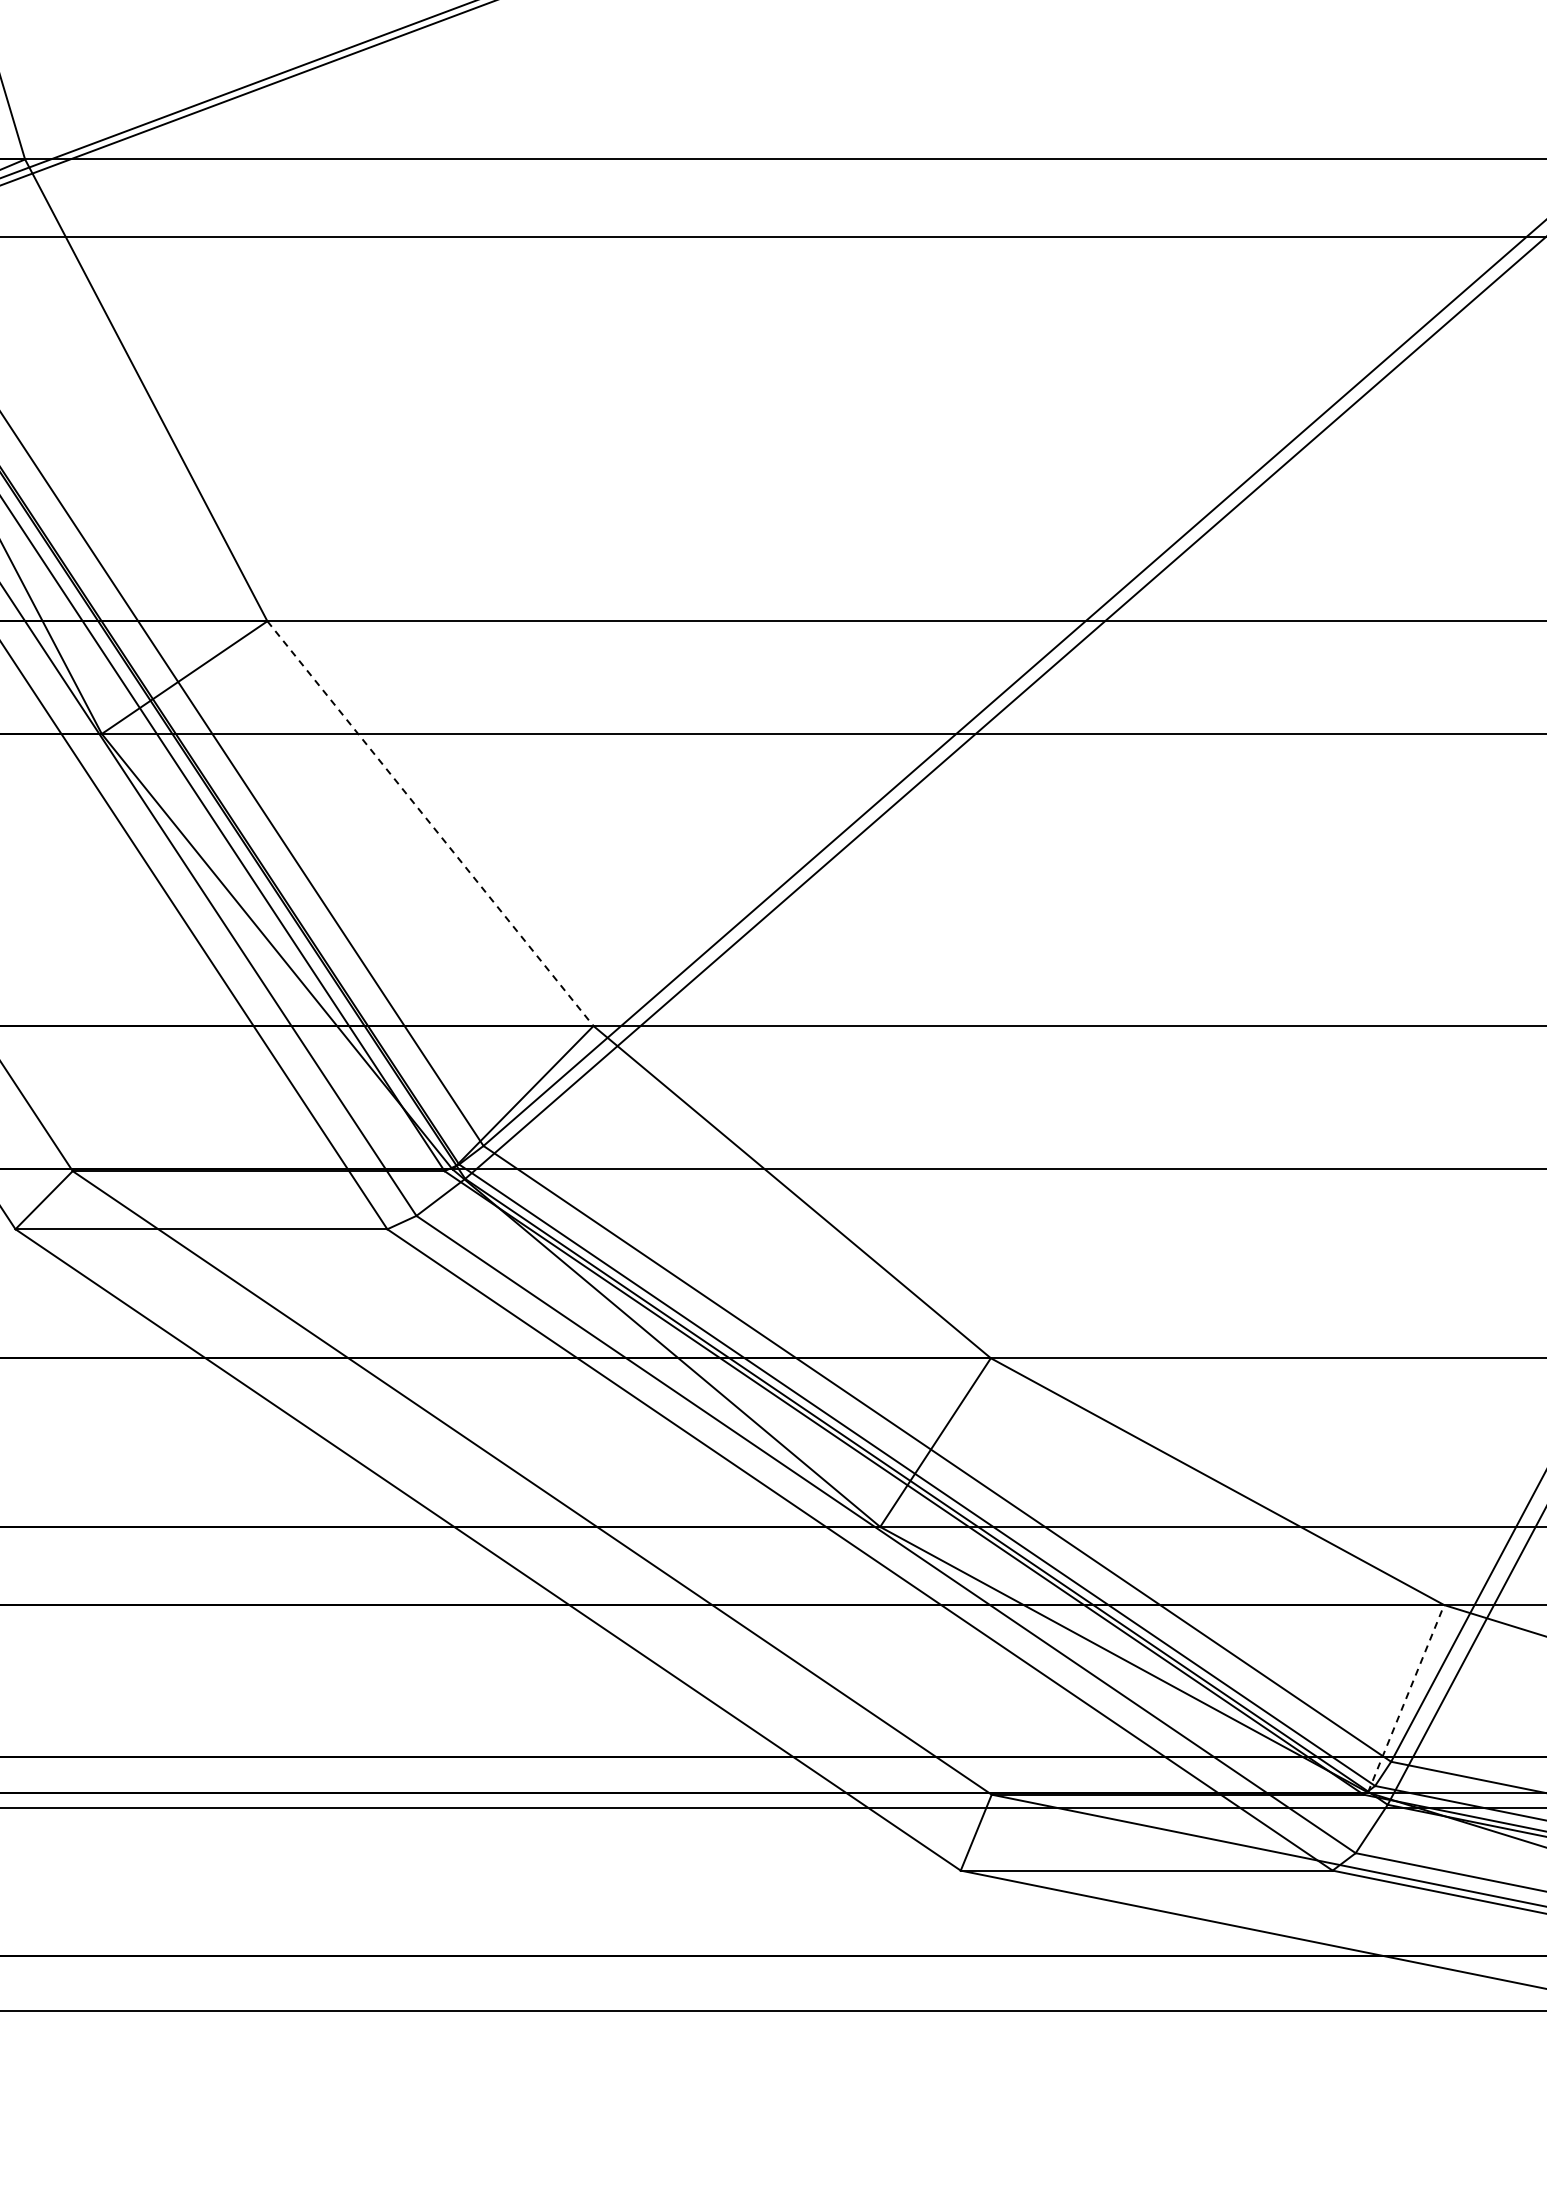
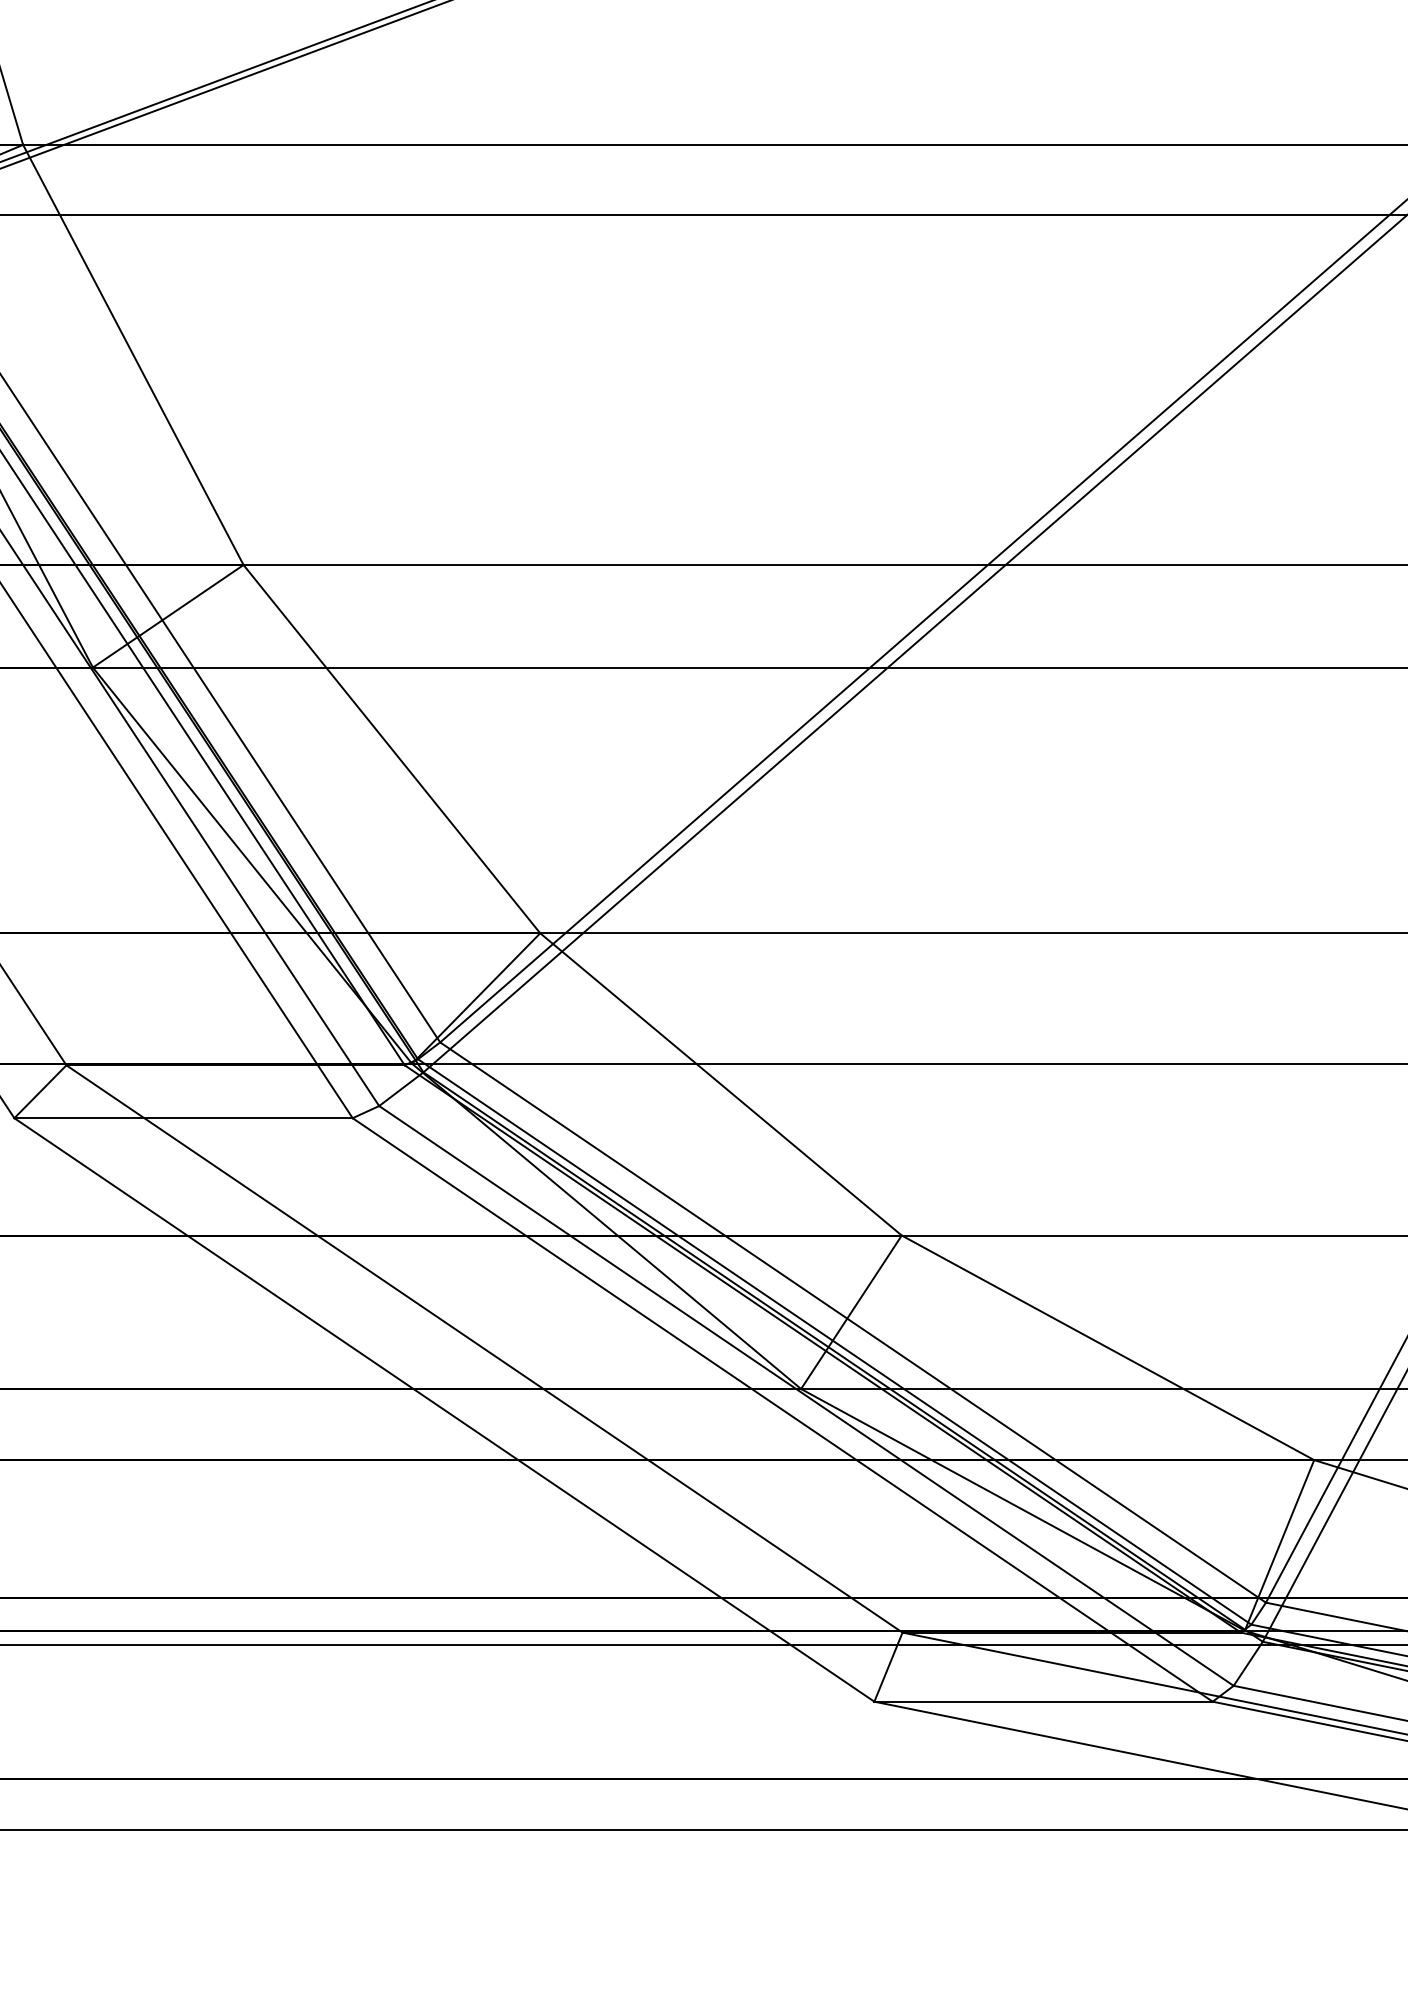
line: (430, 823) -> (391, 749), dashed -> solid
line: (1406, 1698) -> (1279, 1545), dashed -> solid

